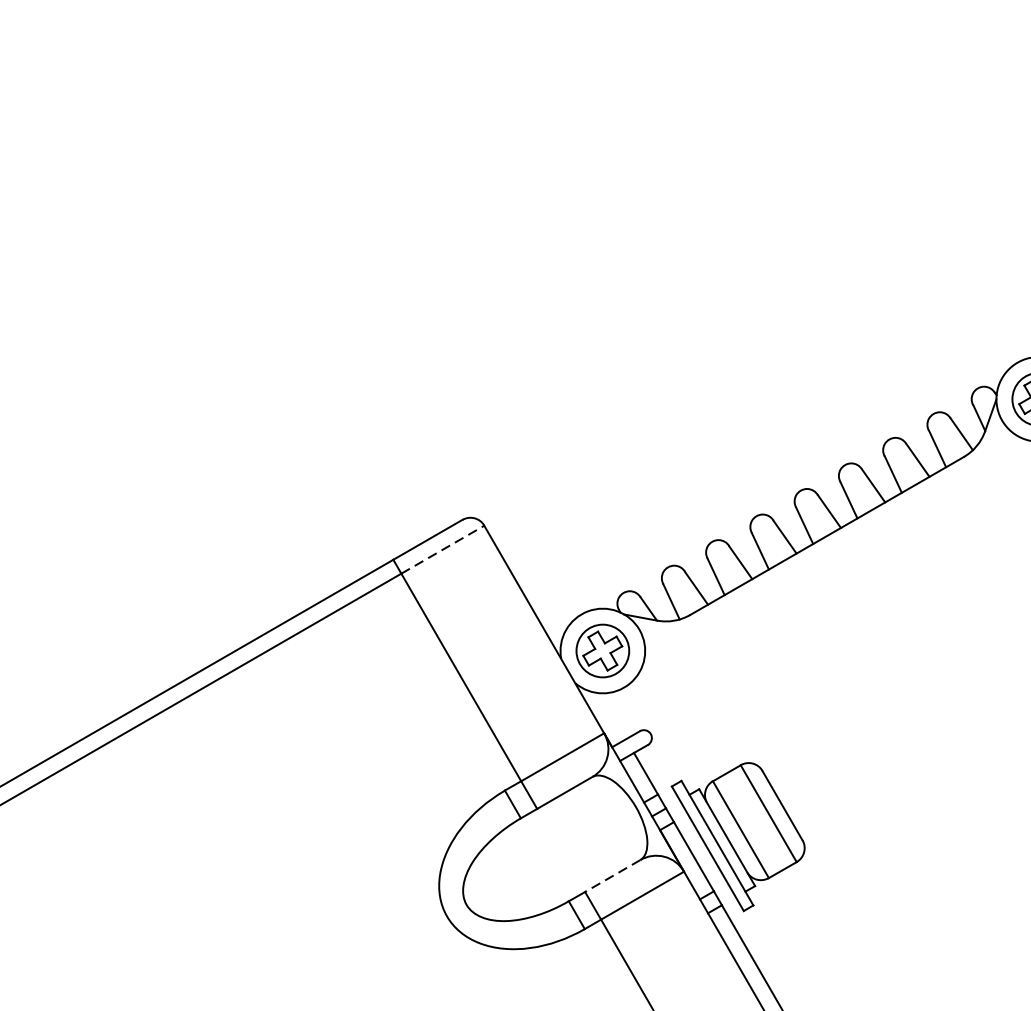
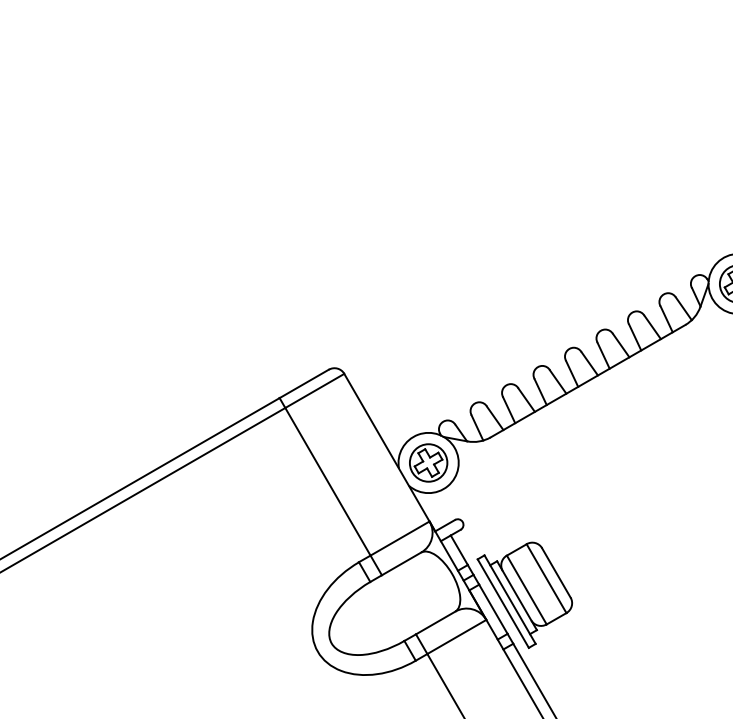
line: (443, 549) -> (315, 390), dashed -> solid
line: (612, 875) -> (435, 622), dashed -> solid

